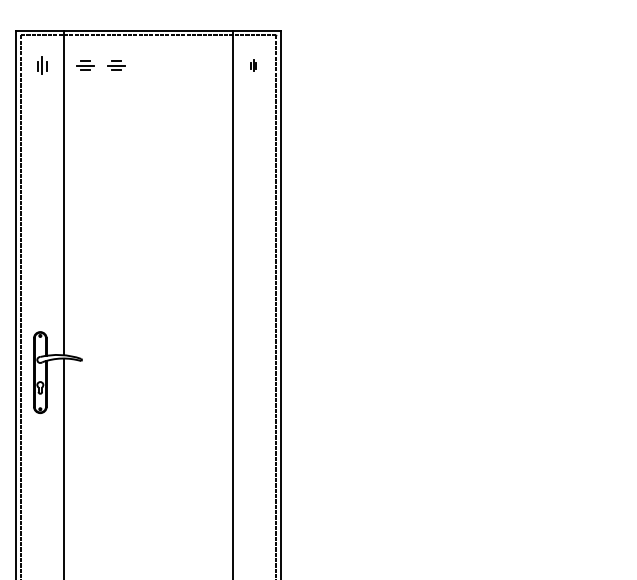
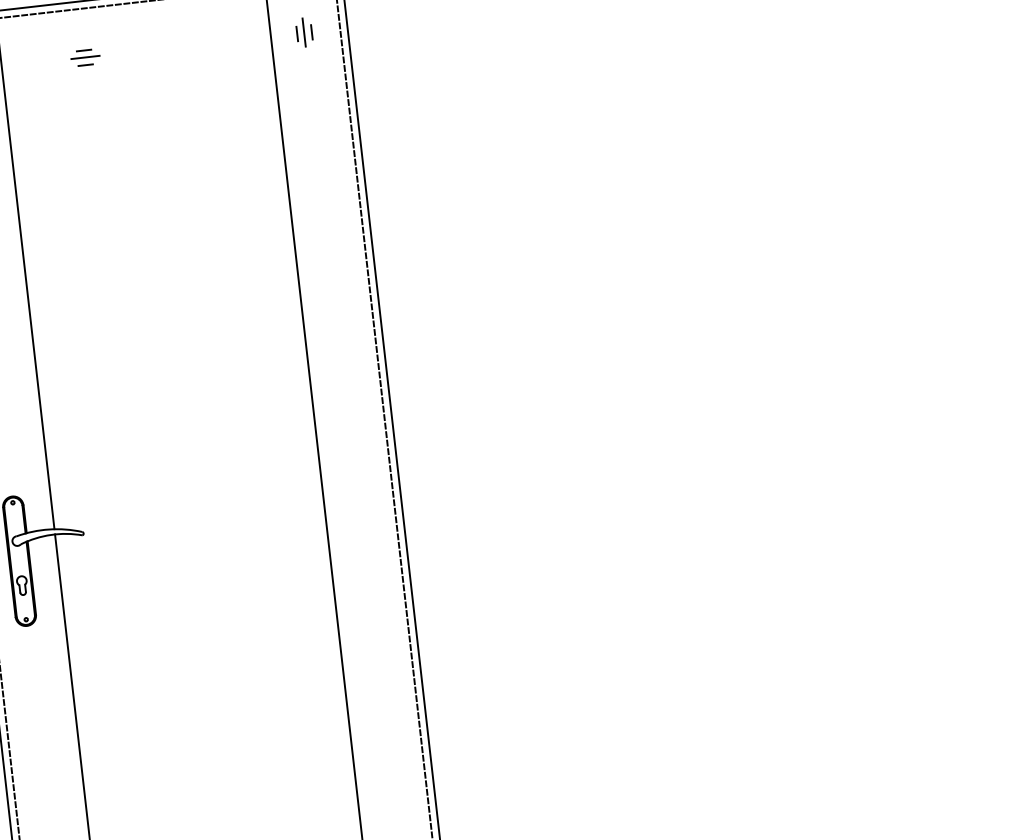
part: (85, 65) -> (35, 62), removed
part: (253, 65) -> (303, 32), size x1.67

